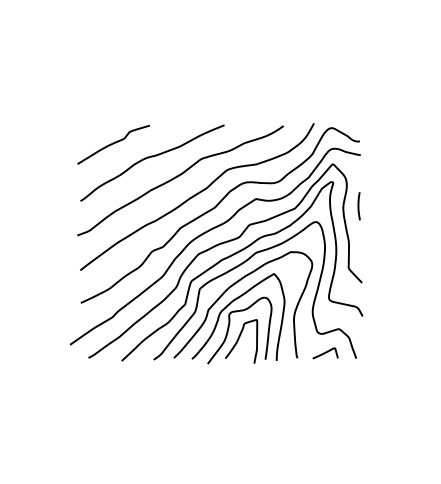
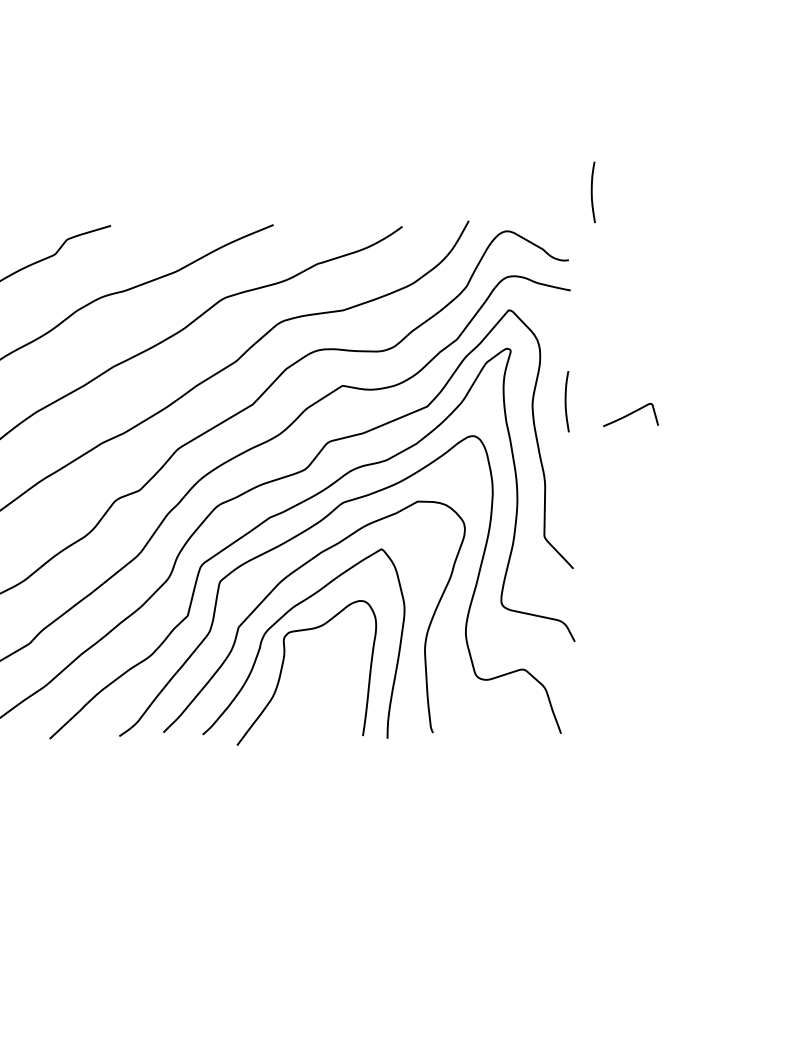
line: (370, 110) -> (591, 192), added
curve: (239, 339) -> (306, 692), removed
curve: (325, 353) -> (631, 415), moved

